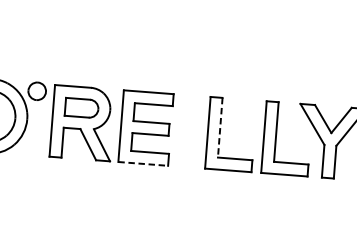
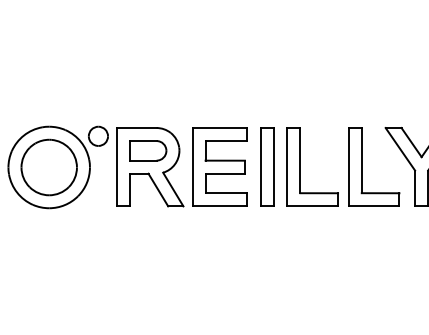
line: (220, 127) -> (300, 160), dashed -> solid
part: (189, 130) -> (267, 166), added
line: (143, 164) -> (220, 206), dashed -> solid

